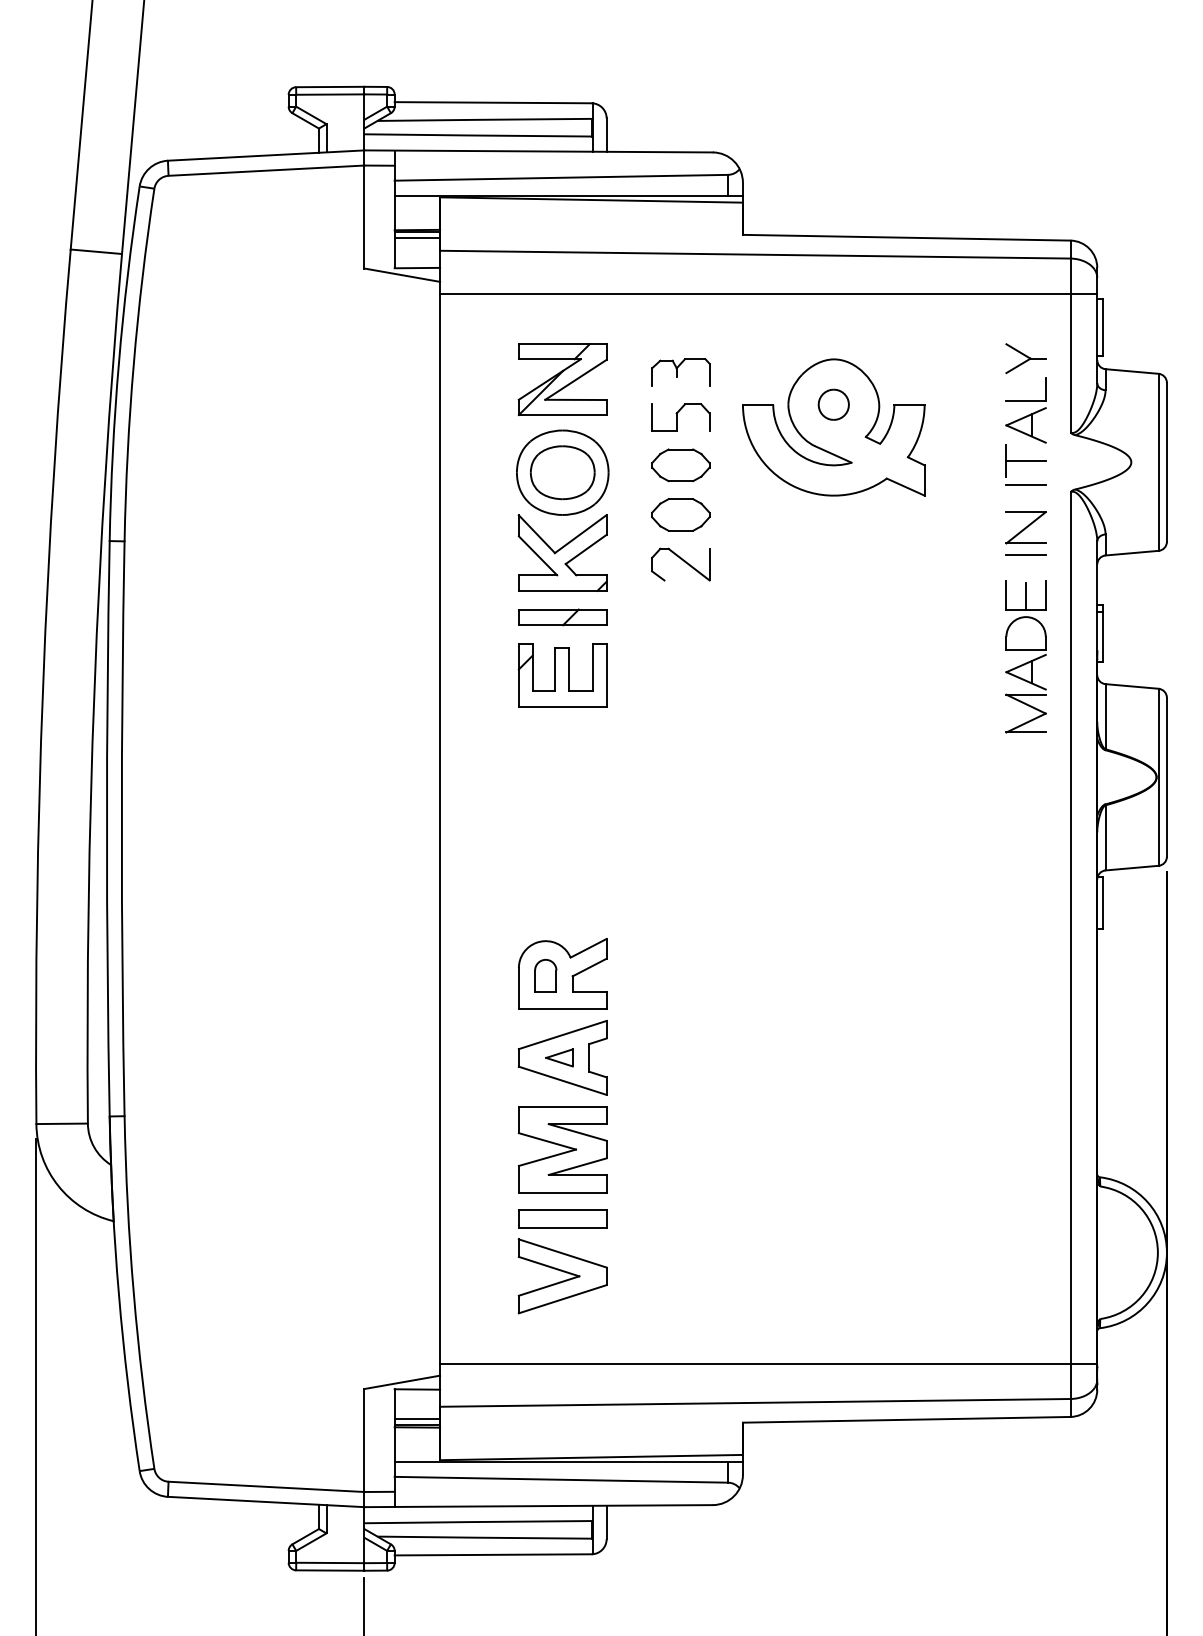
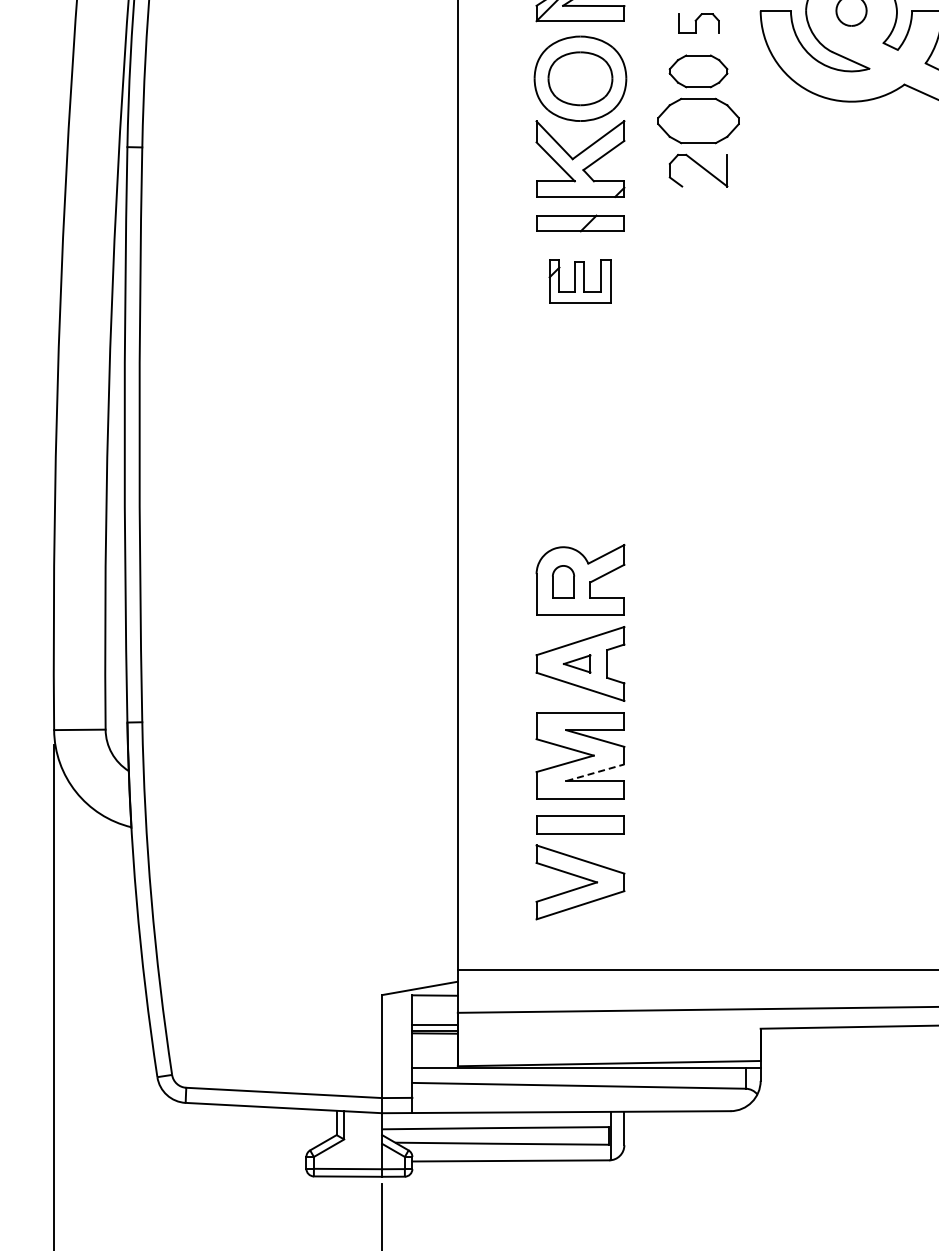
part: (680, 417) -> (698, 23), size x0.7
part: (680, 514) -> (698, 120), size x1.4
part: (562, 675) -> (580, 281), size x0.7
line: (578, 1166) -> (596, 772), solid -> dashed

